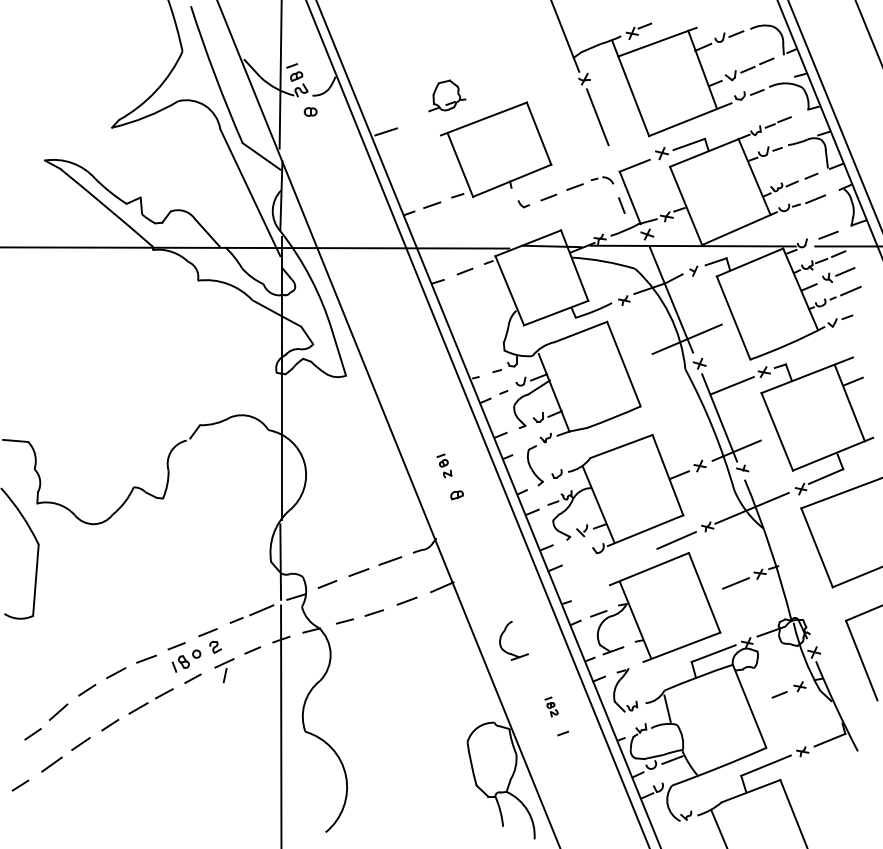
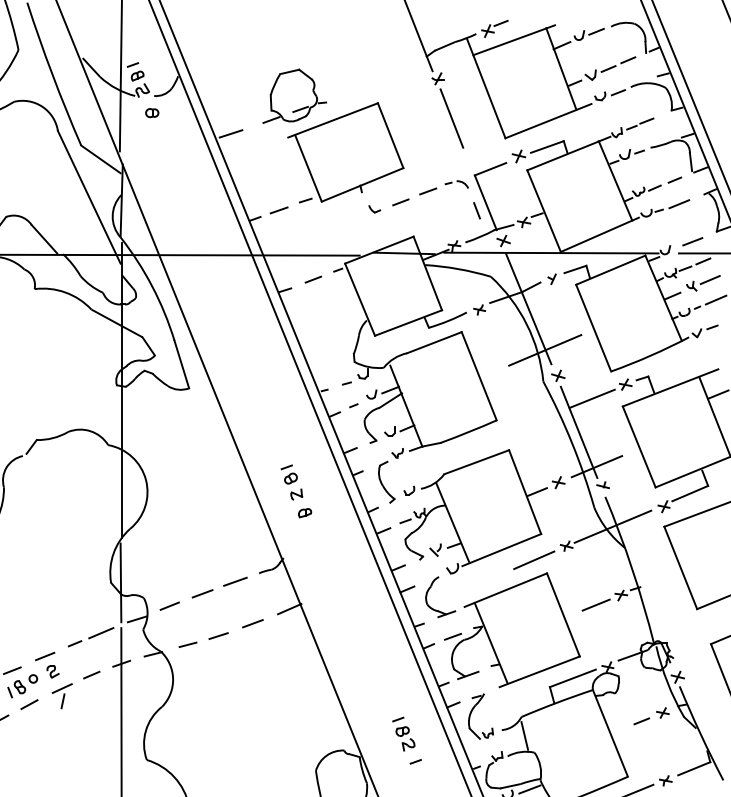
part: (447, 95) -> (295, 95), size x1.67
part: (444, 465) -> (291, 482), size x1.43
part: (505, 631) -> (431, 587), moved
part: (551, 706) -> (403, 733), size x1.67

